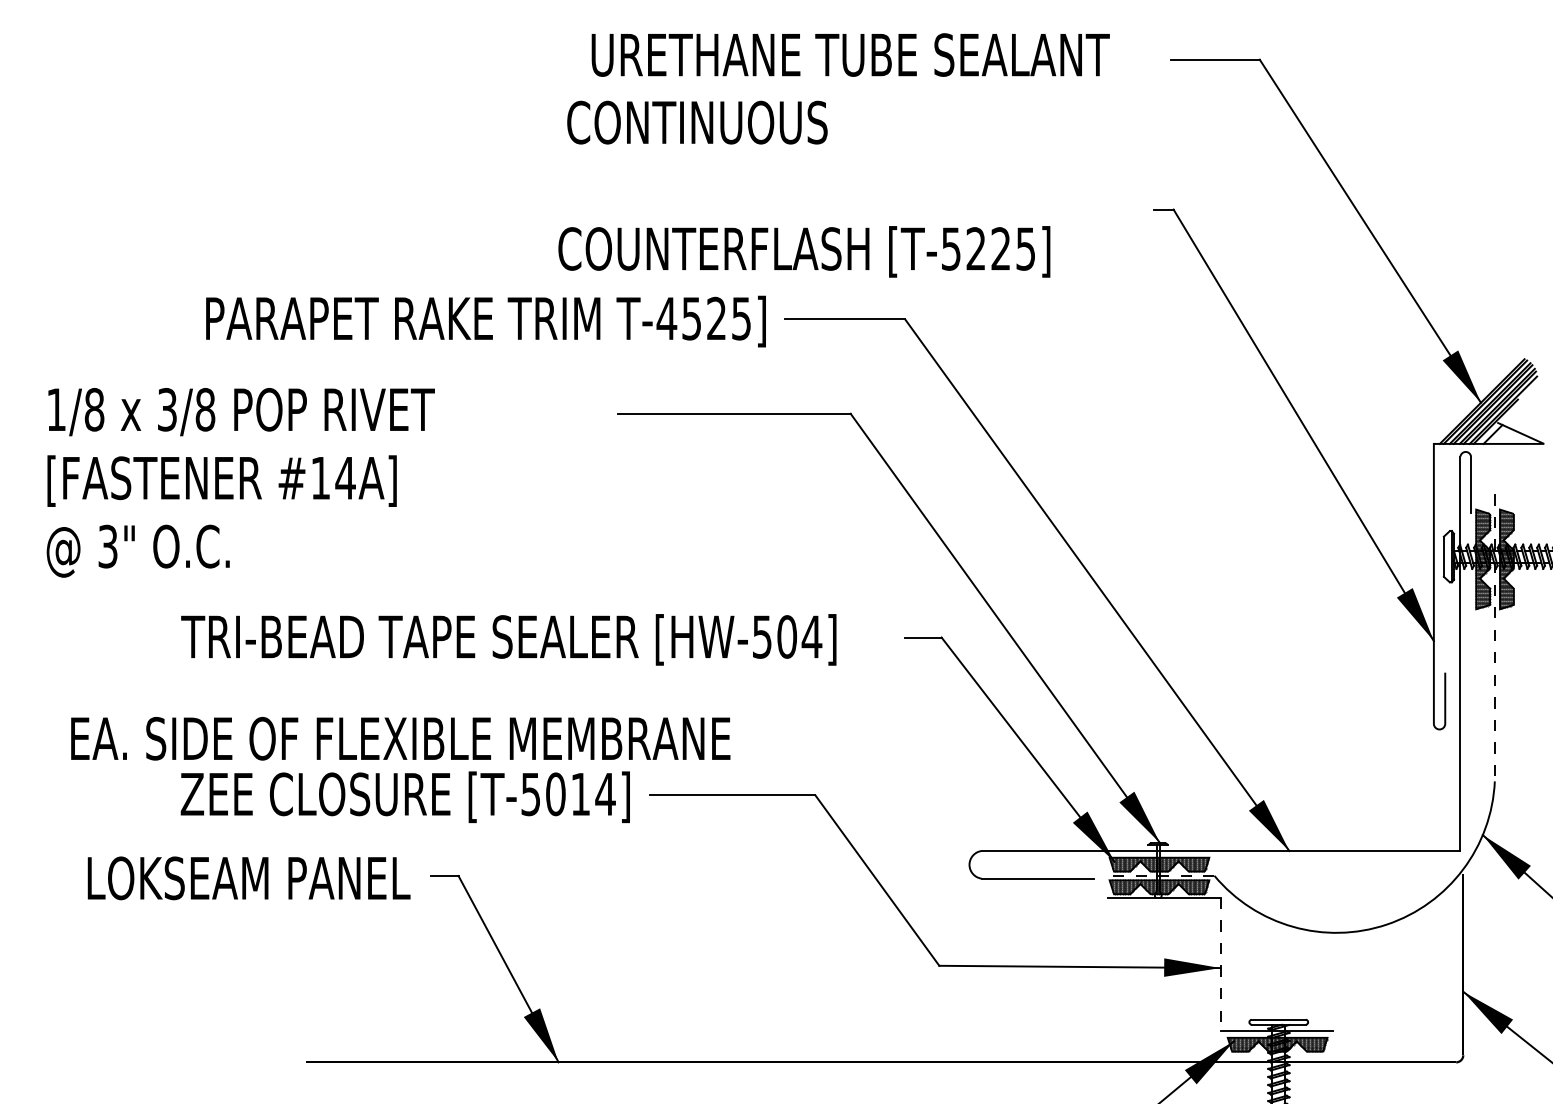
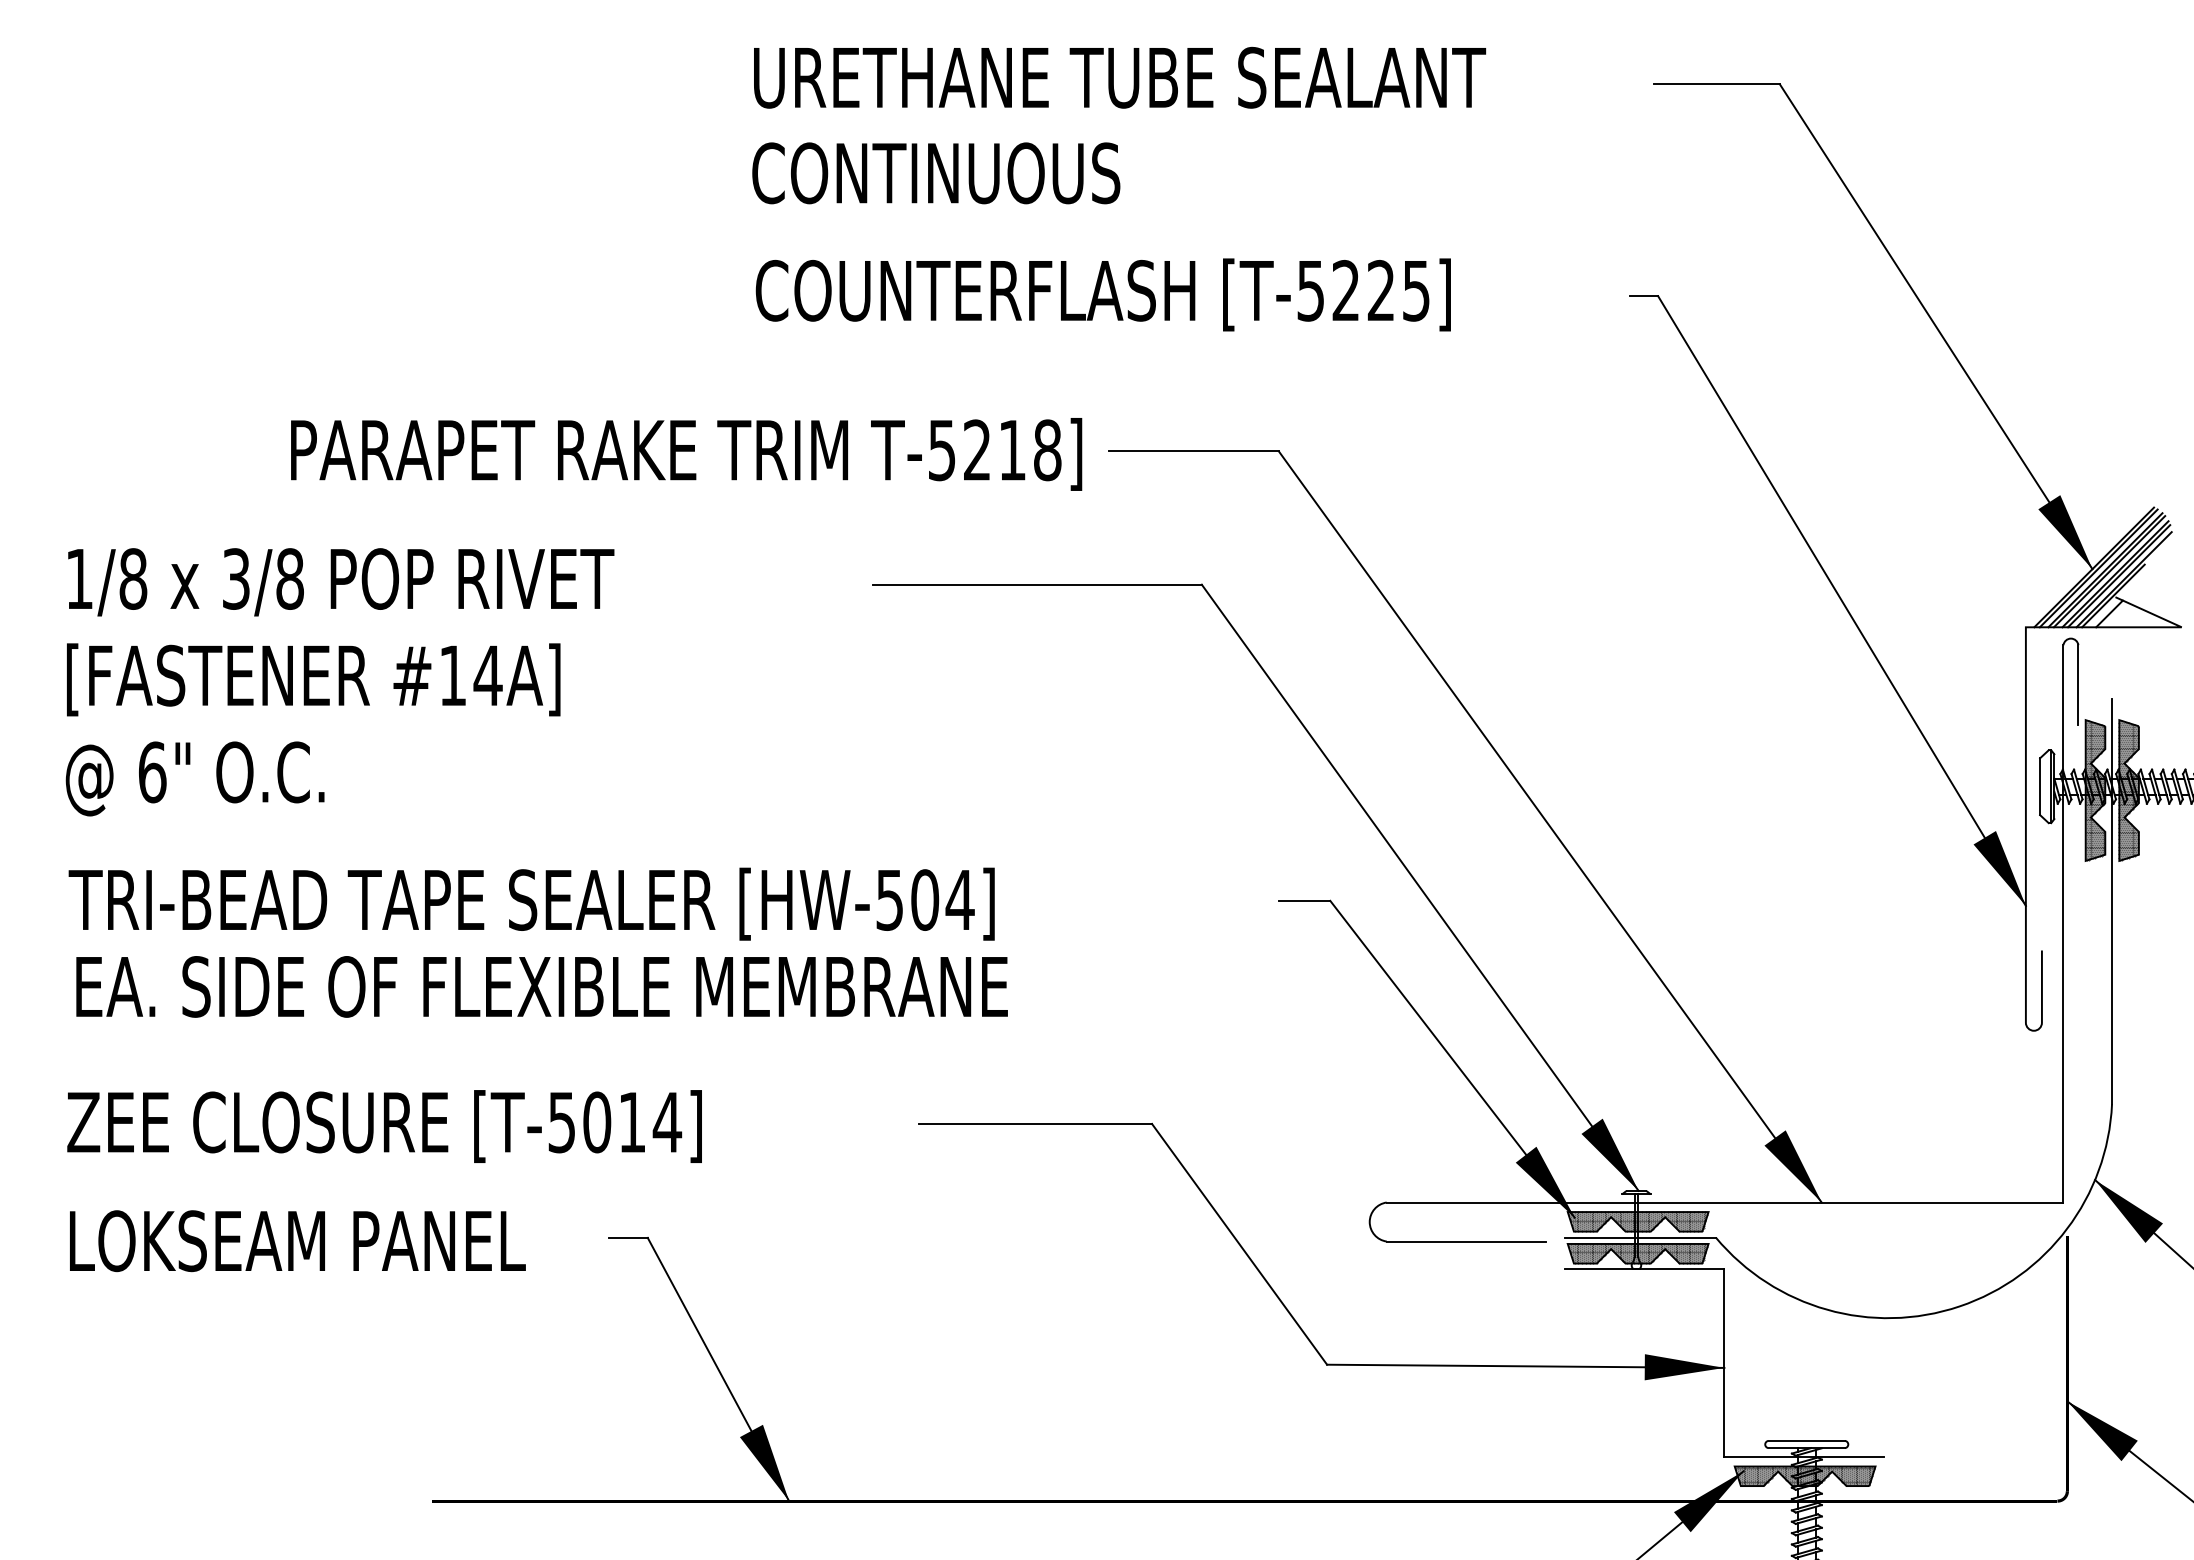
text: (851, 54) -> (1120, 77), moved
text: (697, 122) -> (936, 173), moved
text: (803, 251) -> (1102, 294), moved
text: (703, 318) -> (994, 450), T-4525] -> T-5218]
text: (108, 546) -> (152, 772), 3" -> 6"
line: (1495, 637) -> (2112, 901), dashed -> solid
text: (508, 639) -> (531, 903), moved
text: (400, 738) -> (541, 986), moved
text: (405, 797) -> (384, 1126), moved
line: (1160, 875) -> (1639, 1237), dashed -> solid
text: (248, 878) -> (297, 1241), moved
line: (1220, 964) -> (1724, 1363), dashed -> solid

